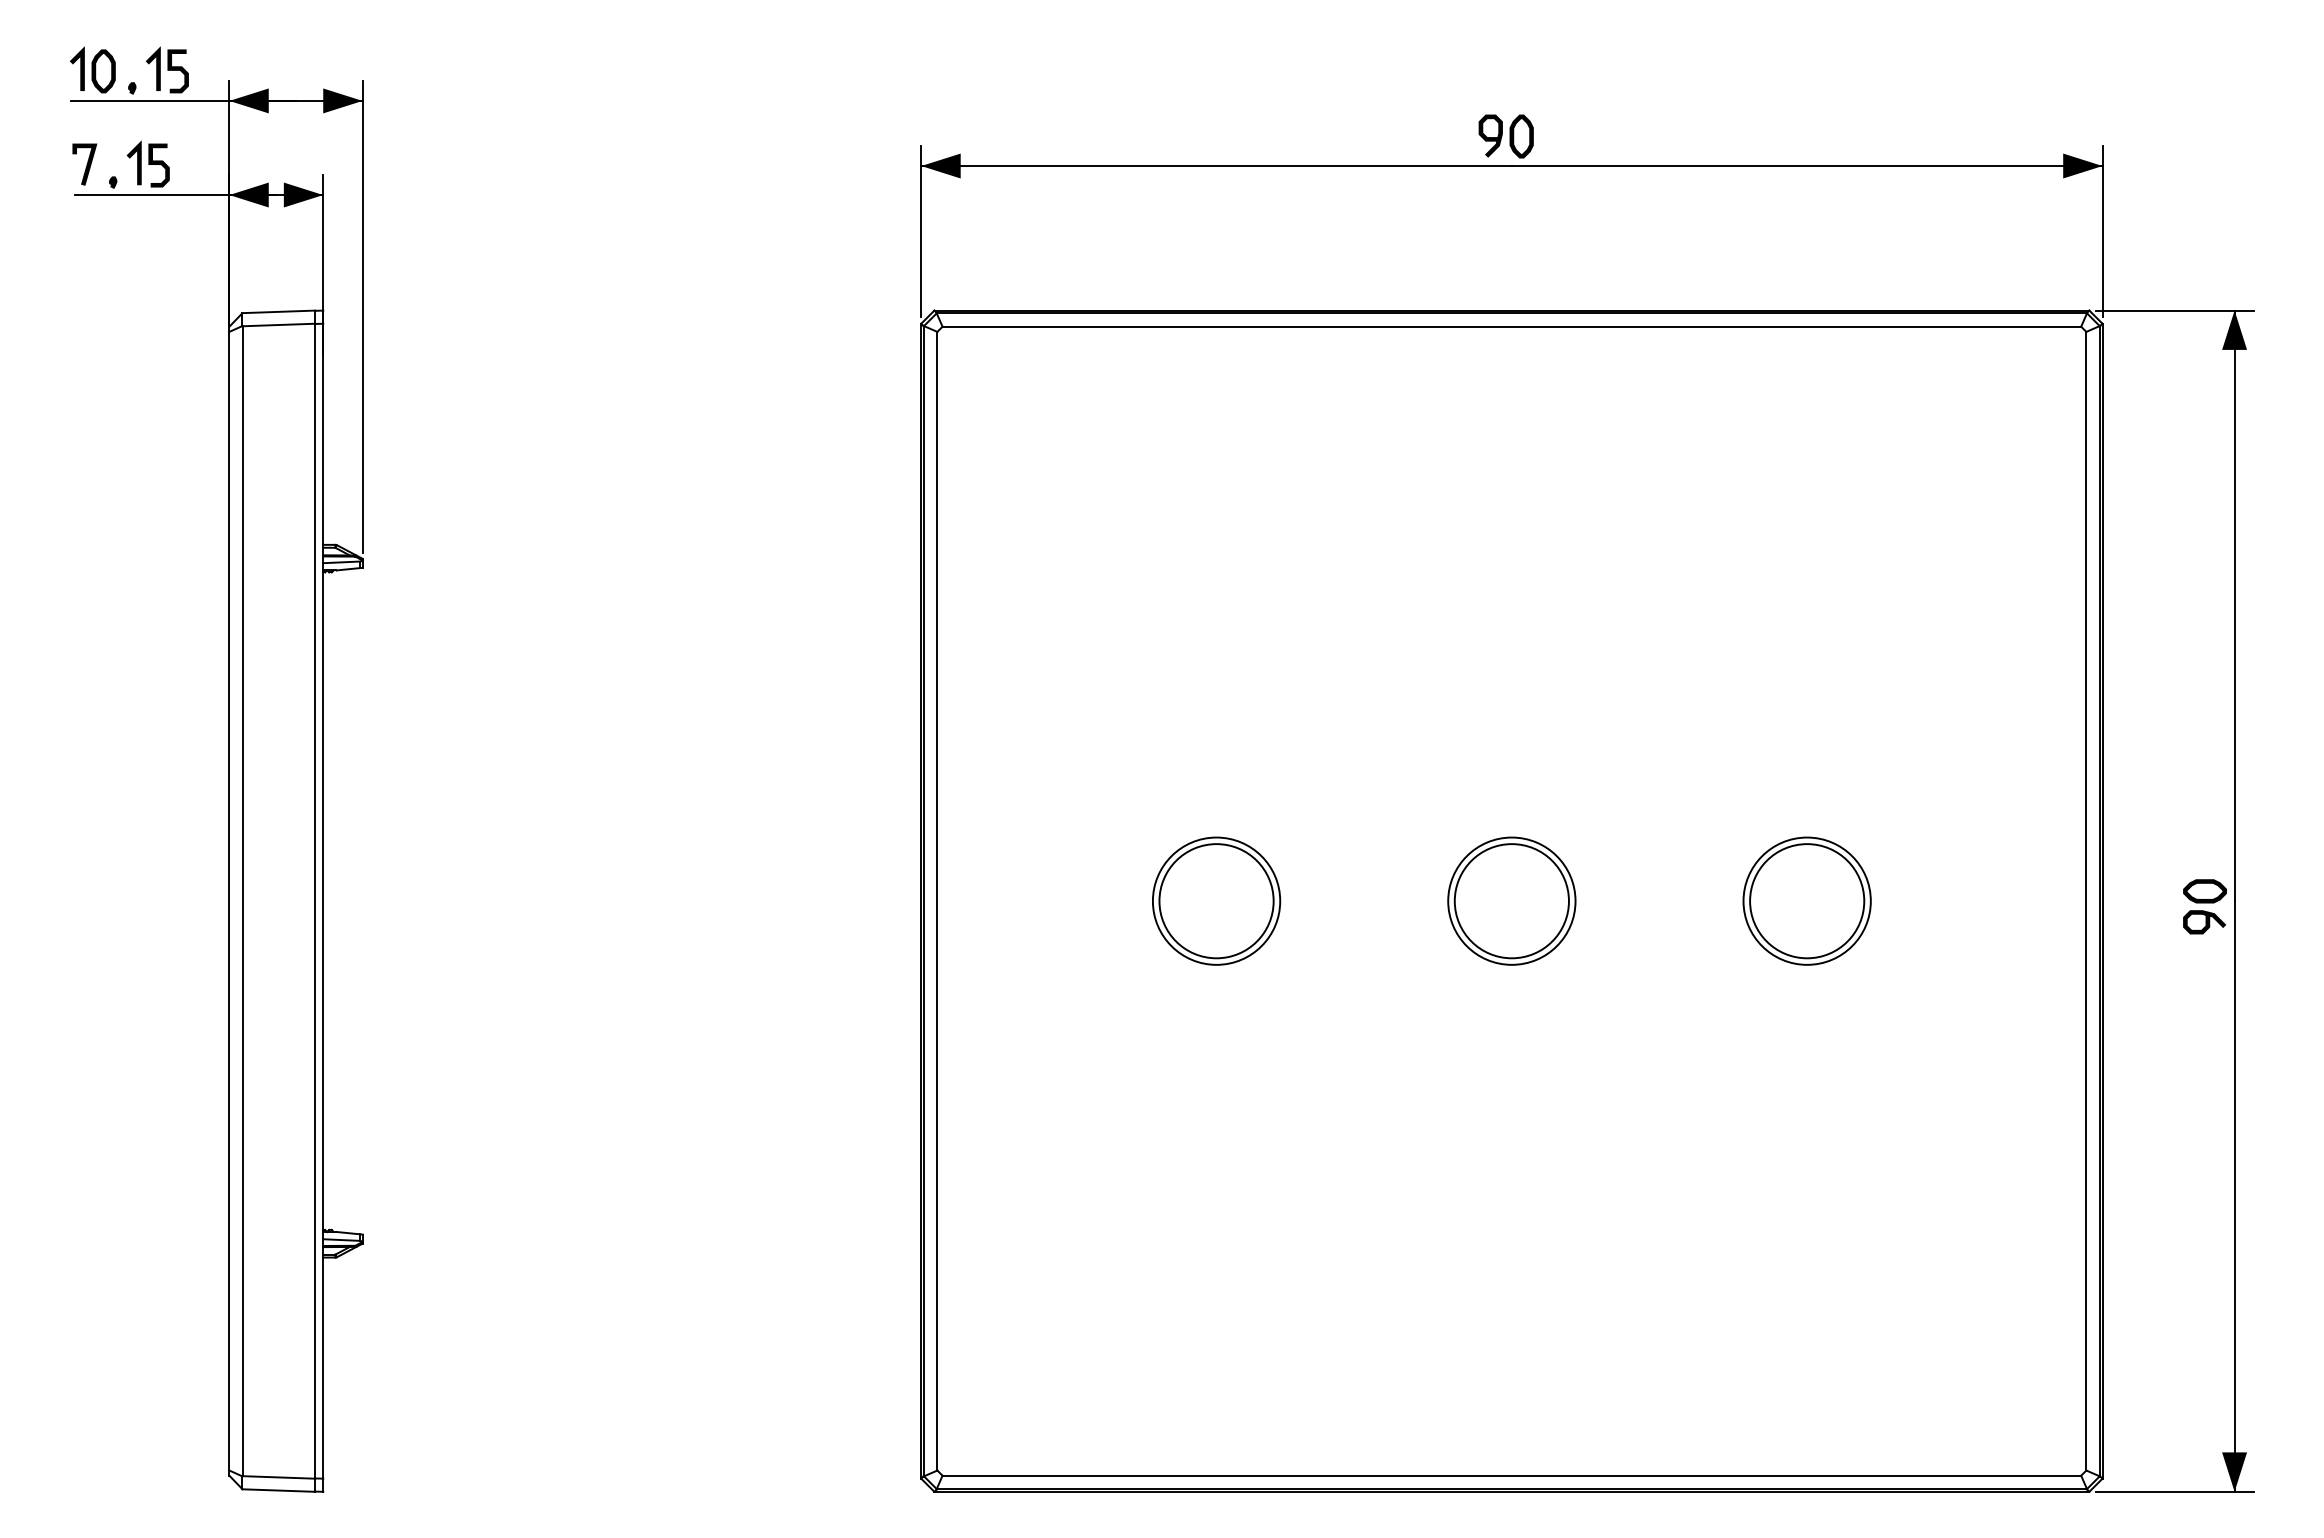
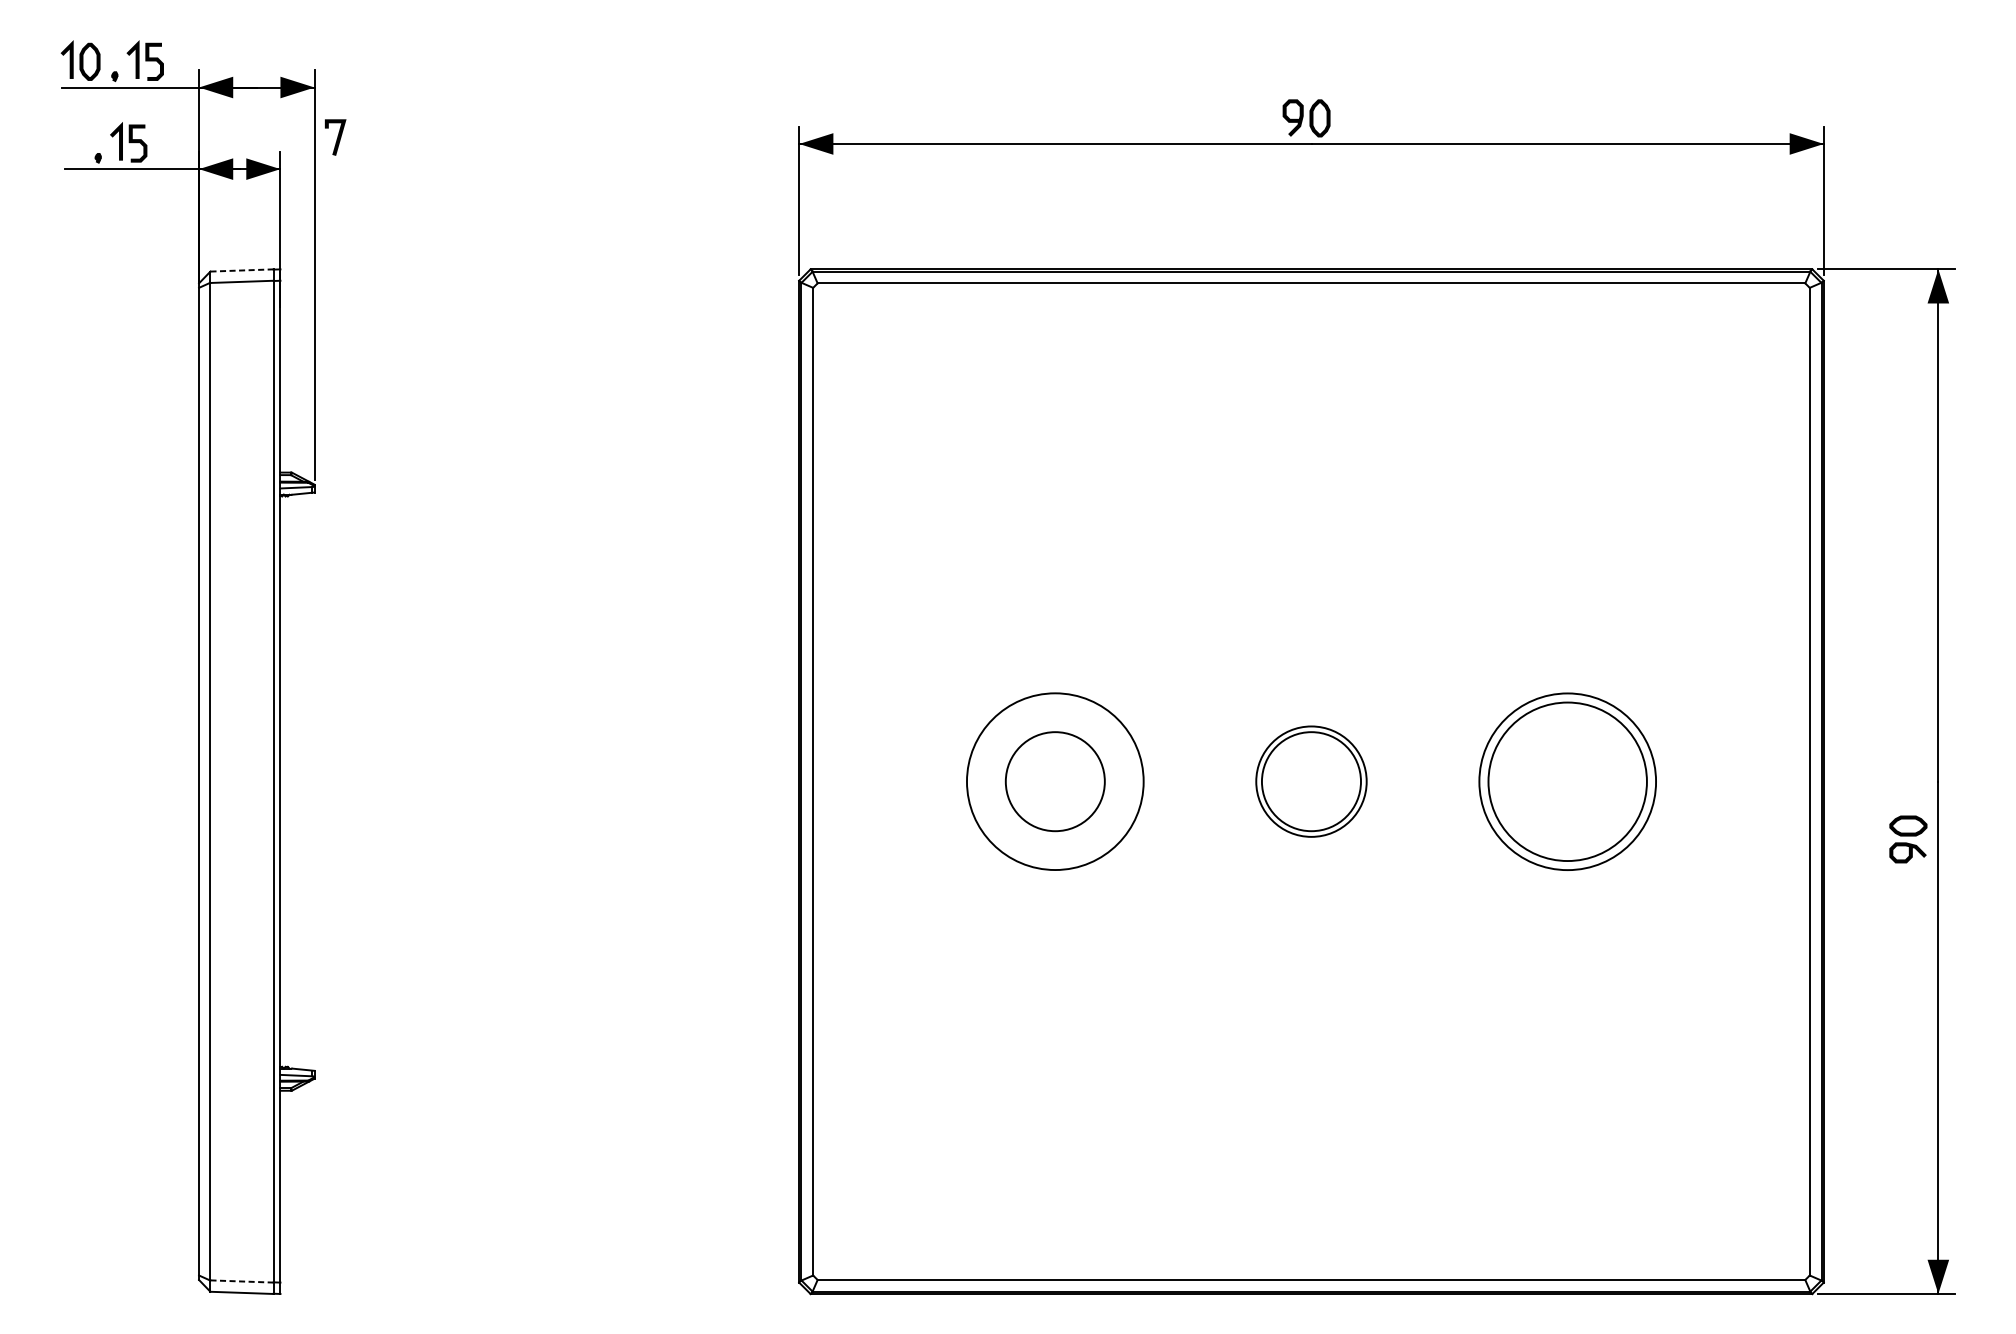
line: (86, 164) -> (337, 137), moved
line: (279, 311) -> (242, 270), solid -> dashed
circle: (1216, 900) -> (1055, 781), size x1.6
part: (1806, 900) -> (1567, 781), size x1.6
part: (2204, 906) -> (1907, 839), moved
line: (279, 1477) -> (242, 1281), solid -> dashed

